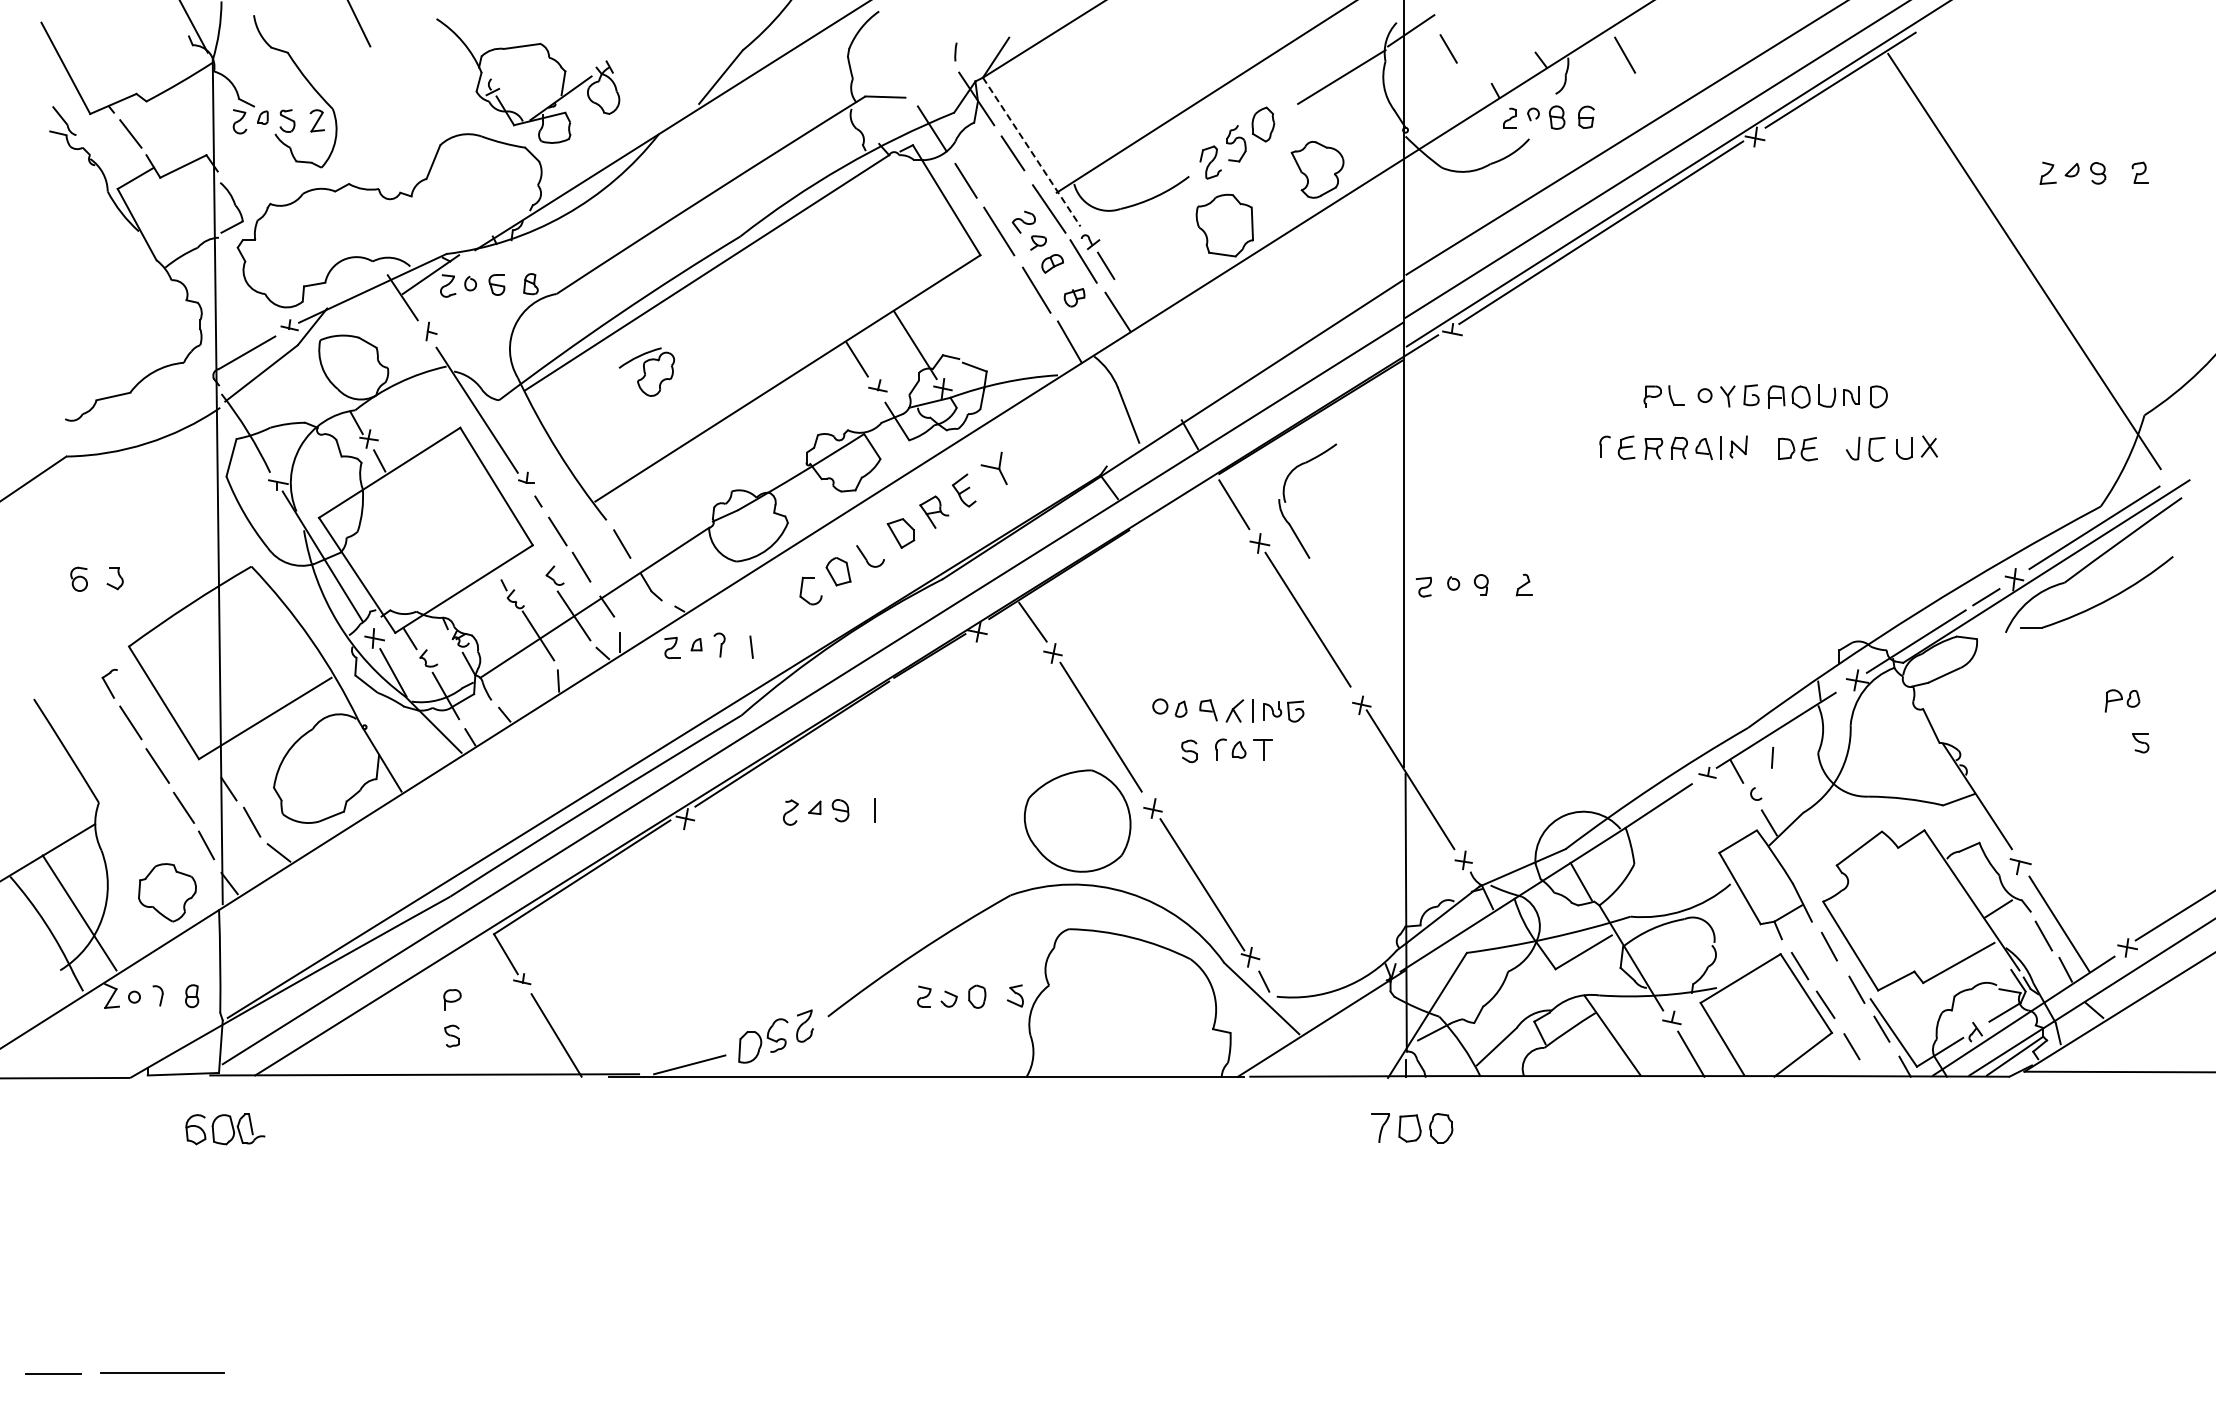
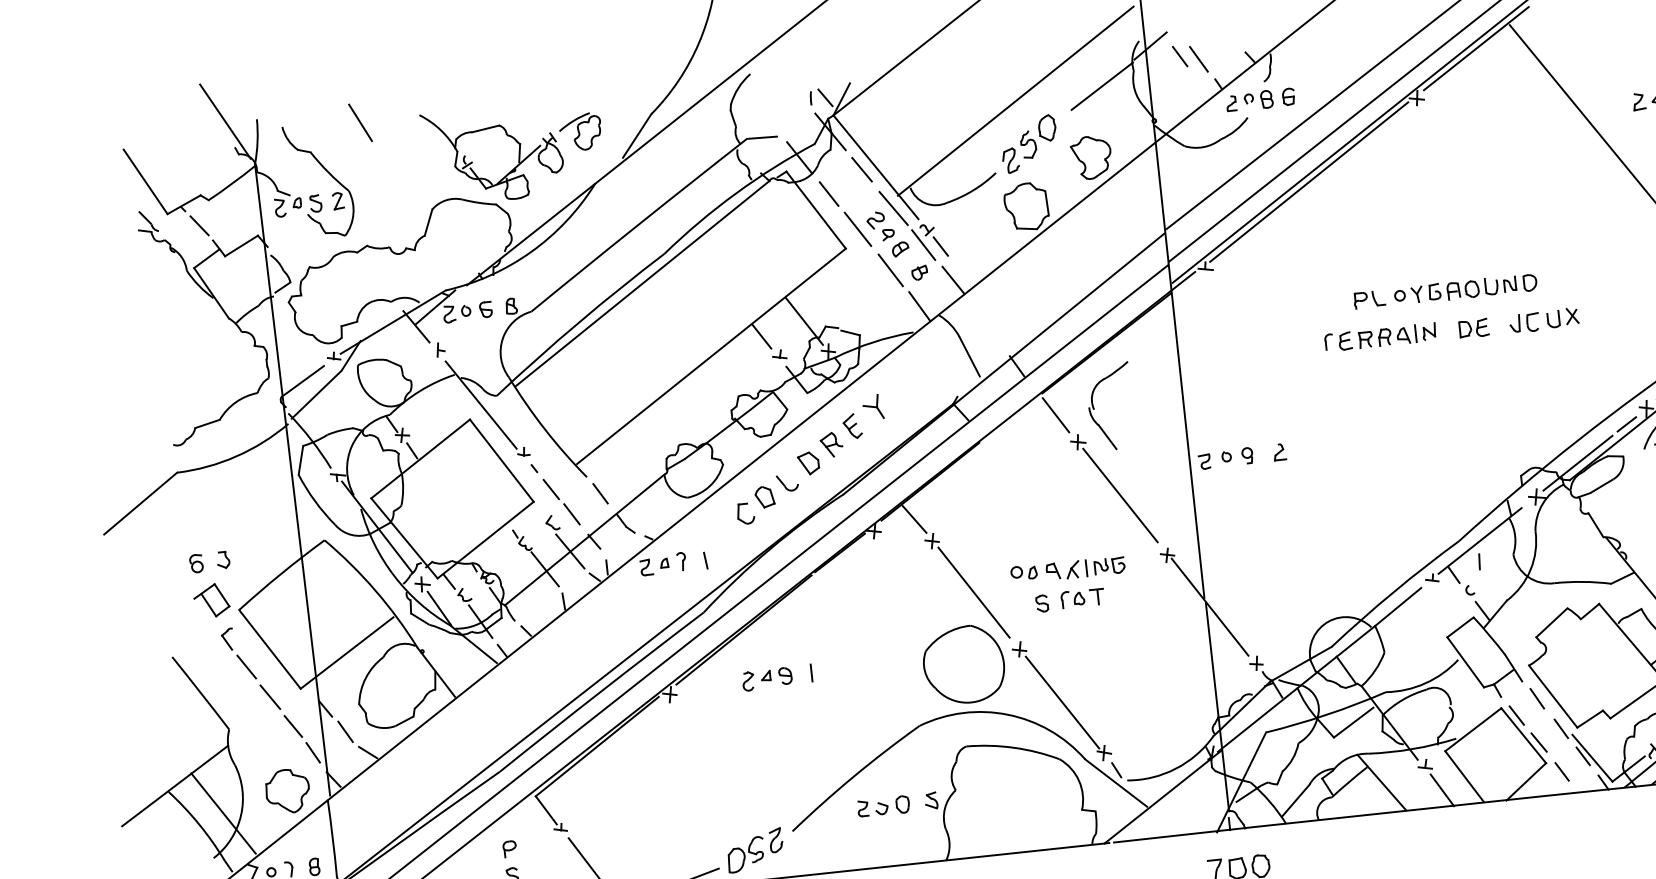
line: (974, 53) -> (825, 97), added
line: (1625, 54) -> (1199, 58), moved
line: (1031, 152) -> (875, 167), dashed -> solid
part: (646, 371) -> (580, 131), moved
part: (93, 630) -> (211, 600), added

